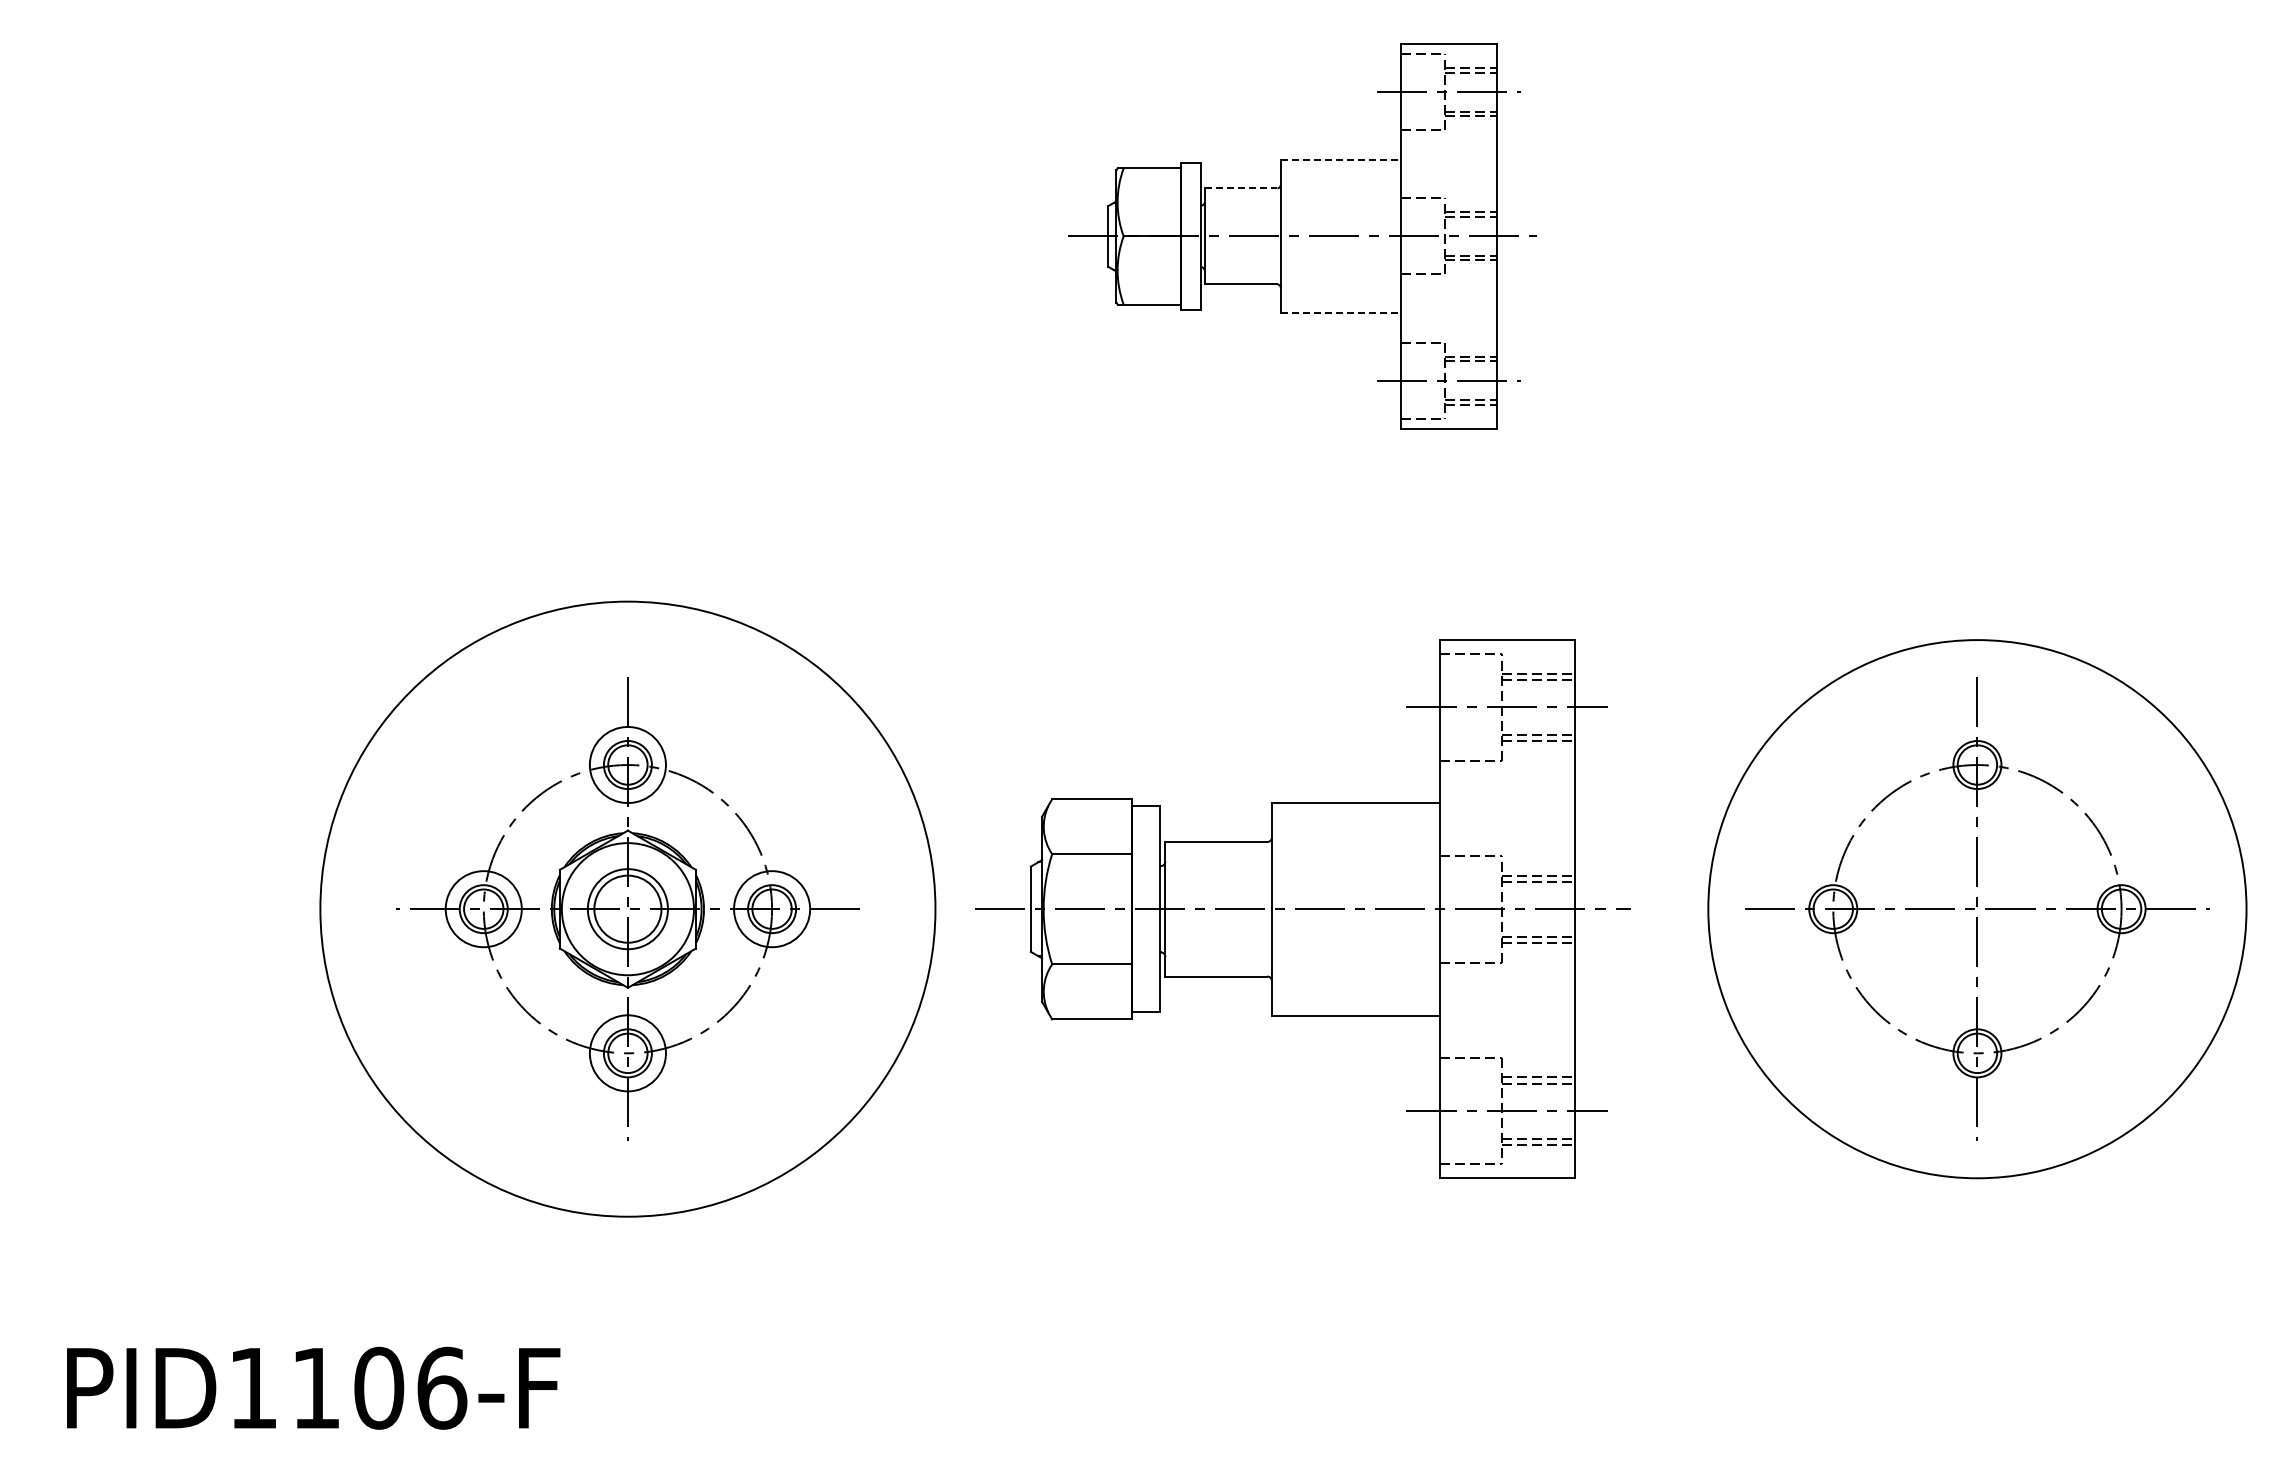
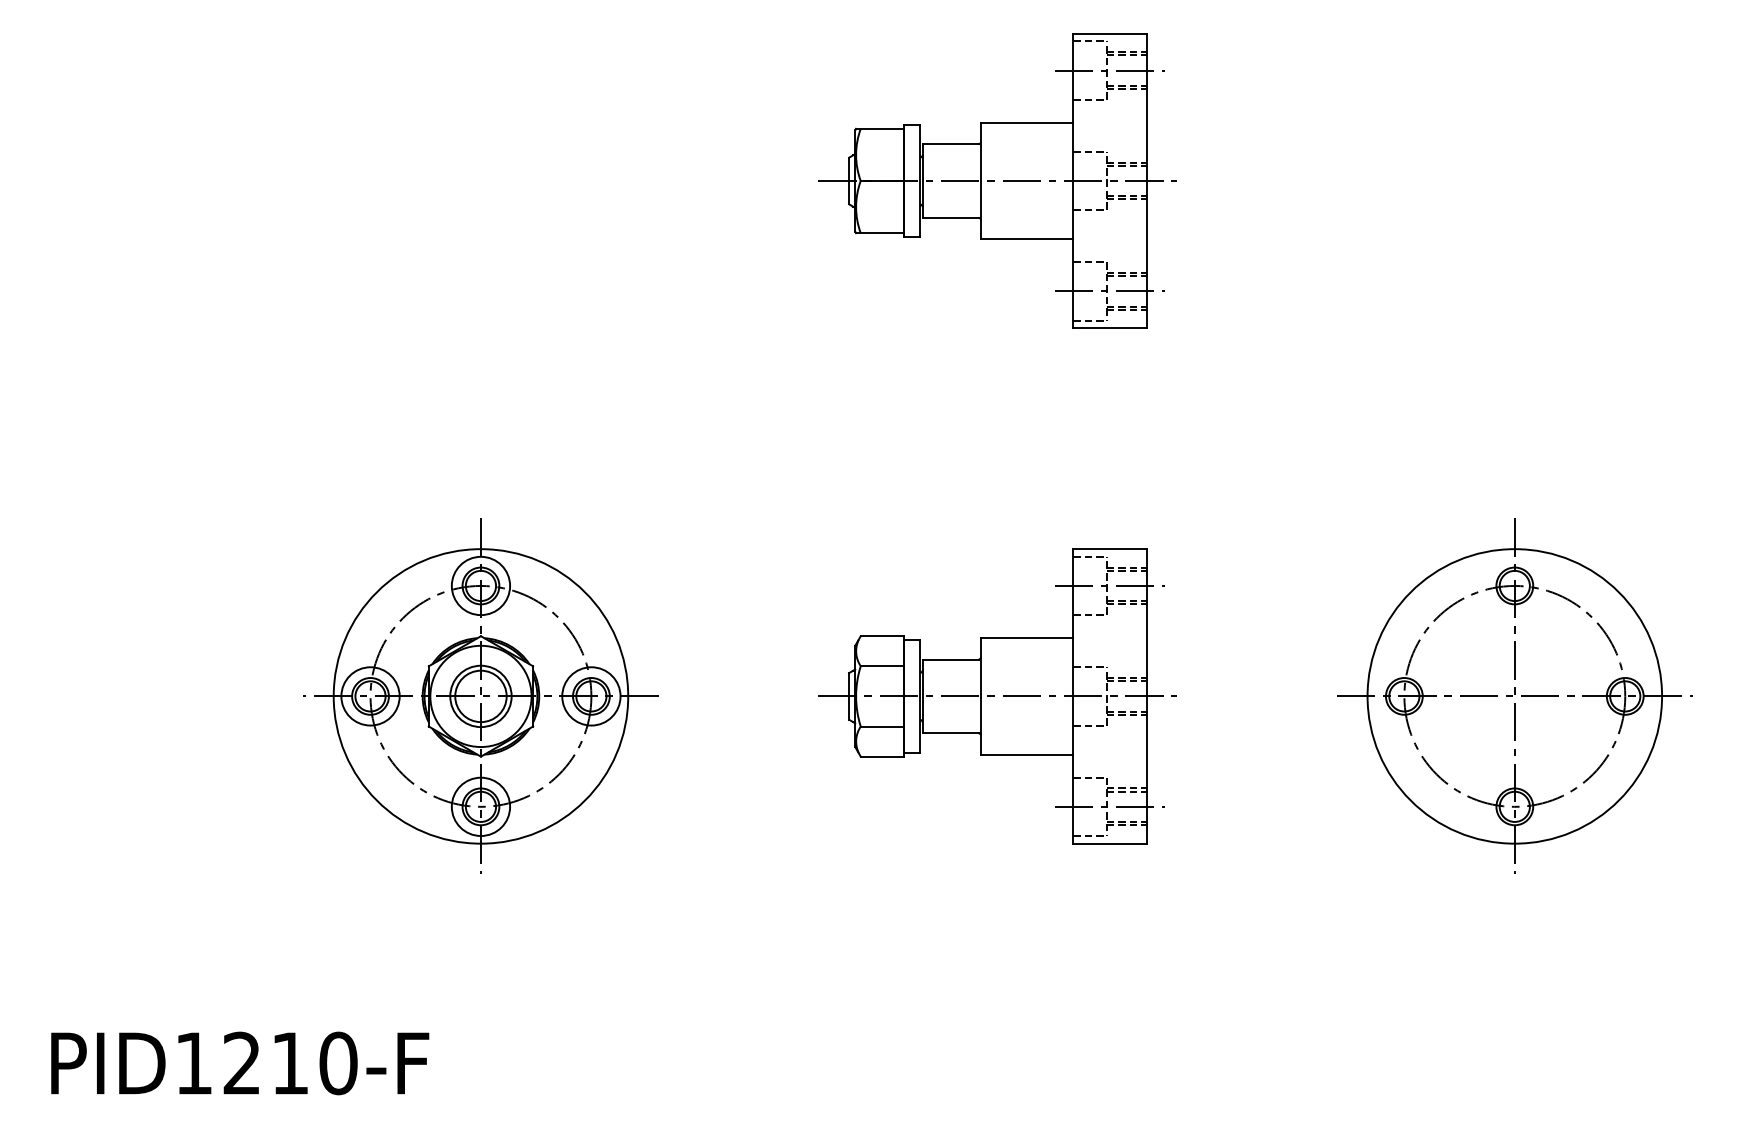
line: (1341, 160) -> (1027, 122), dashed -> solid
line: (1241, 188) -> (951, 144), dashed -> solid
line: (1341, 312) -> (1027, 239), dashed -> solid
circle: (627, 908) -> (480, 695), size x0.62
part: (1302, 908) -> (997, 695), size x0.71
circle: (1977, 908) -> (1514, 695), size x0.71
text: (379, 1387) -> (290, 1062), PID1106-F -> PID1210-F

